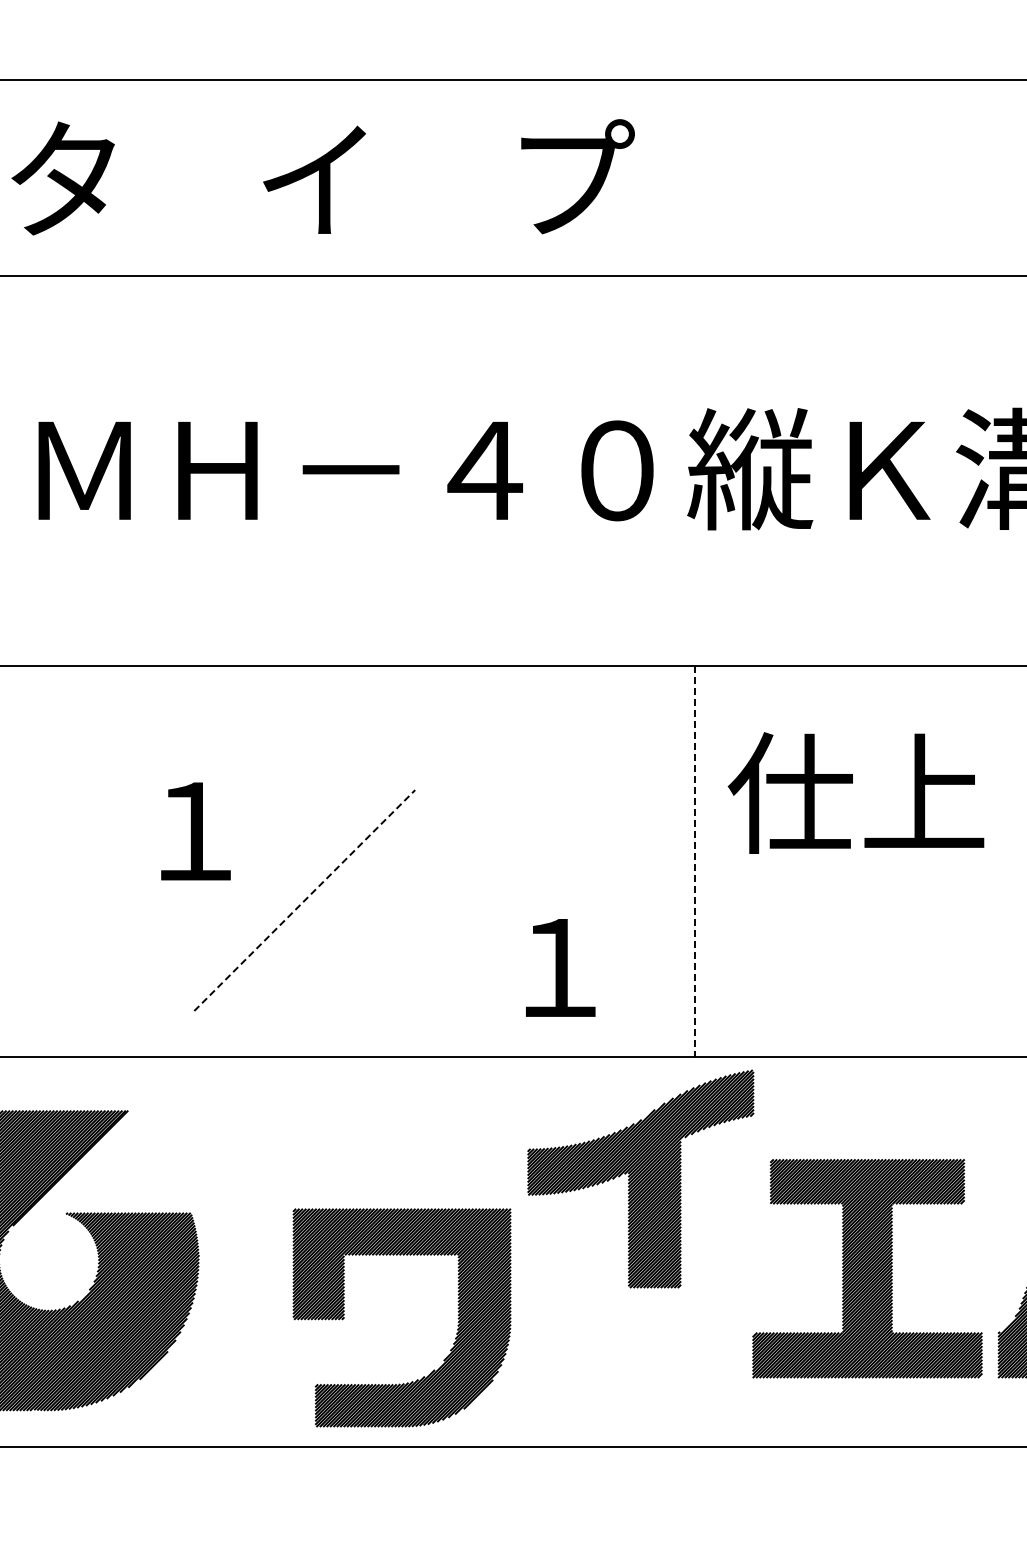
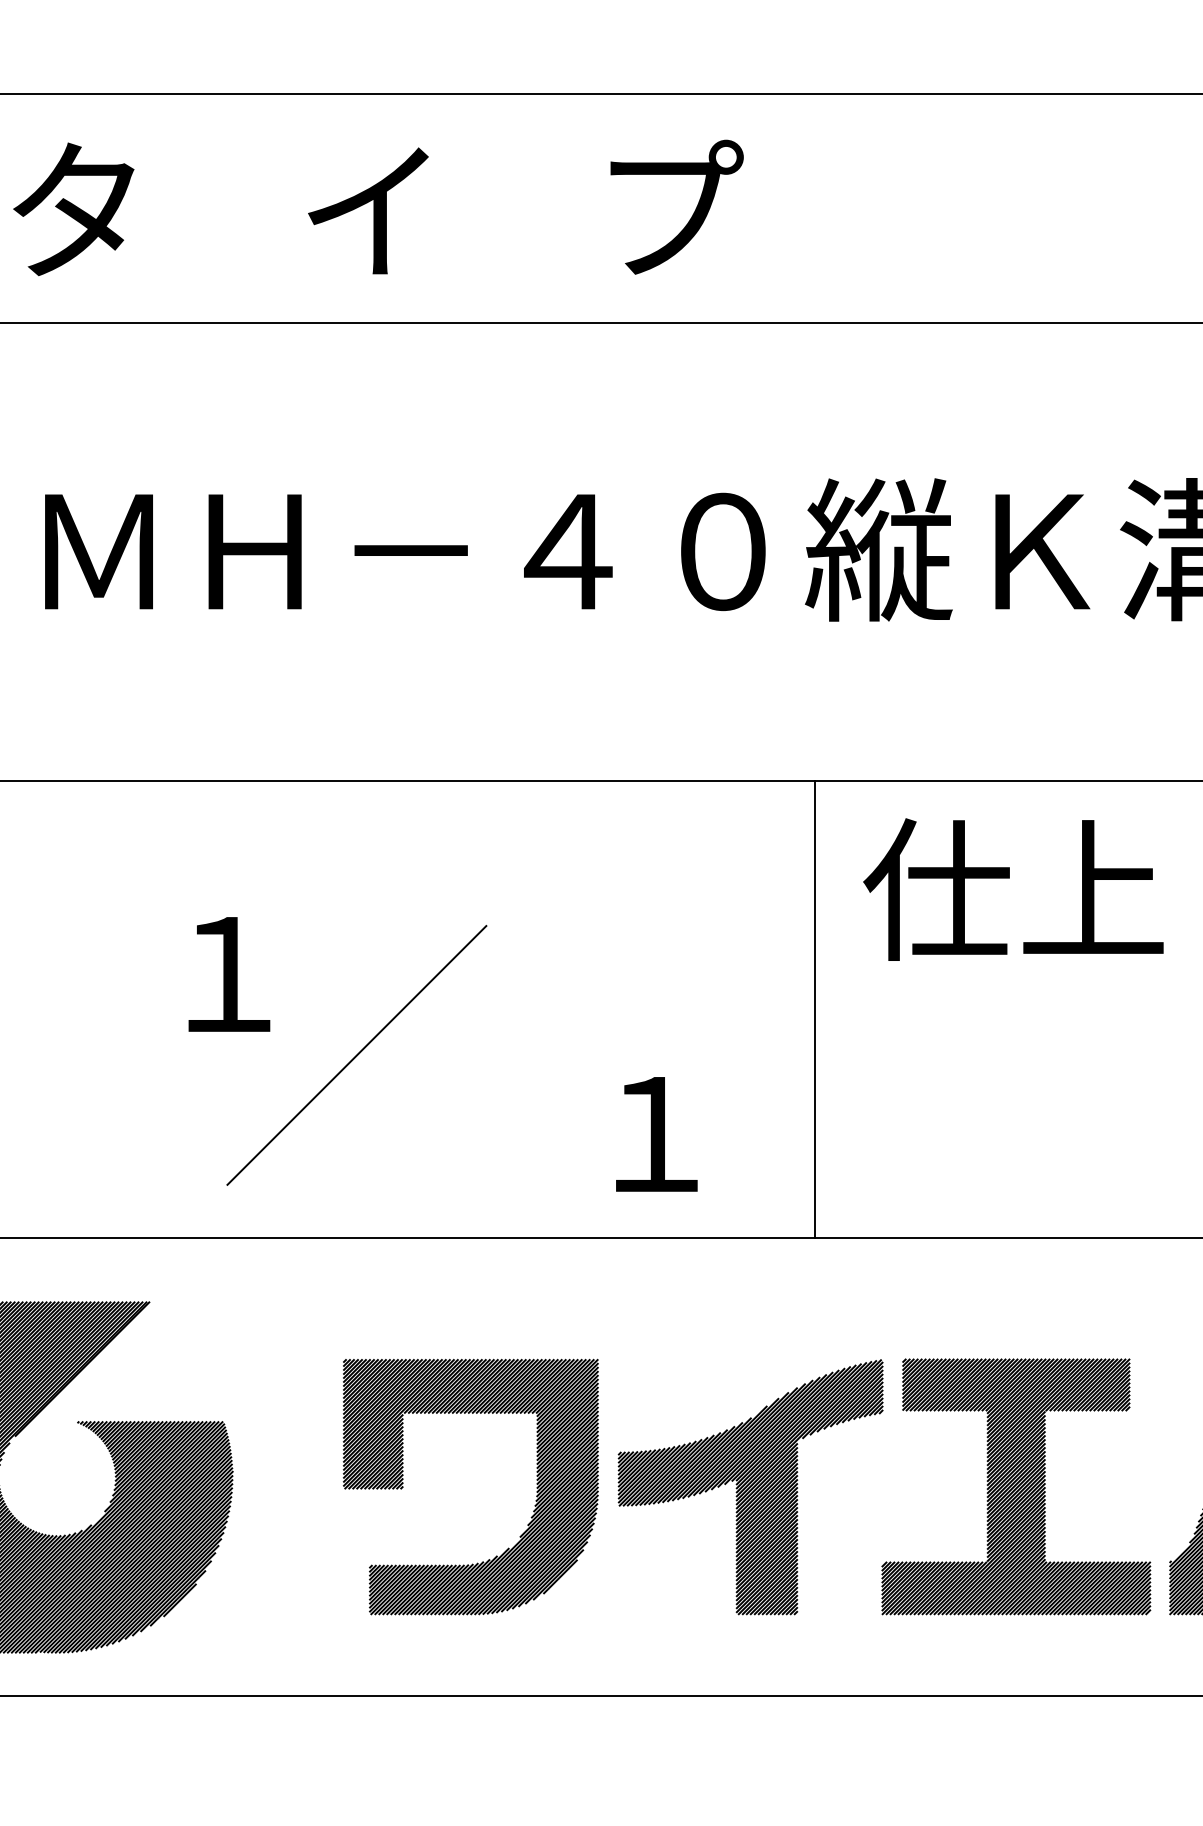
text: (855, 792) -> (1012, 888), moved
line: (695, 862) -> (814, 1010), dashed -> solid
line: (305, 900) -> (357, 1055), dashed -> solid
part: (640, 1178) -> (750, 1486), moved
part: (457, 1318) -> (535, 1487), moved

